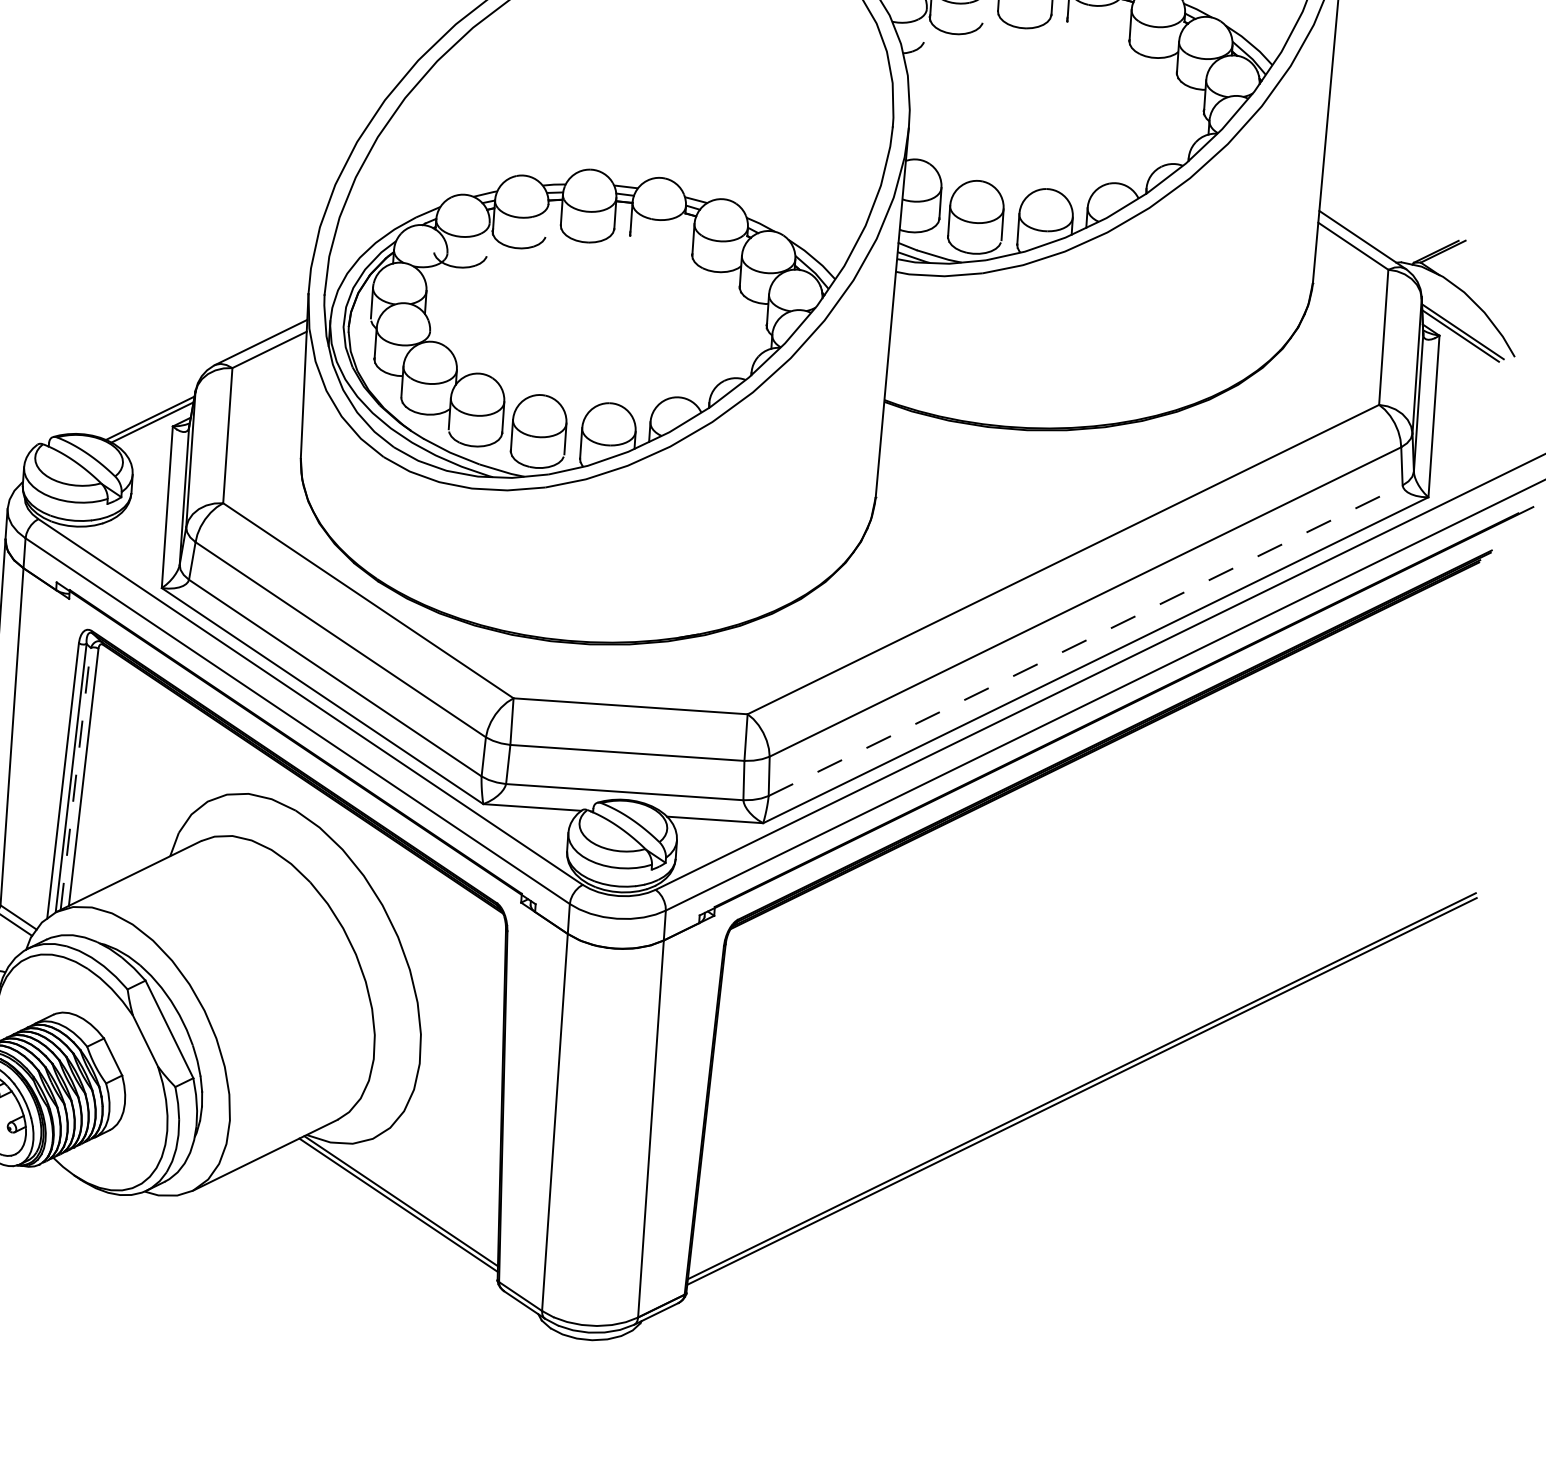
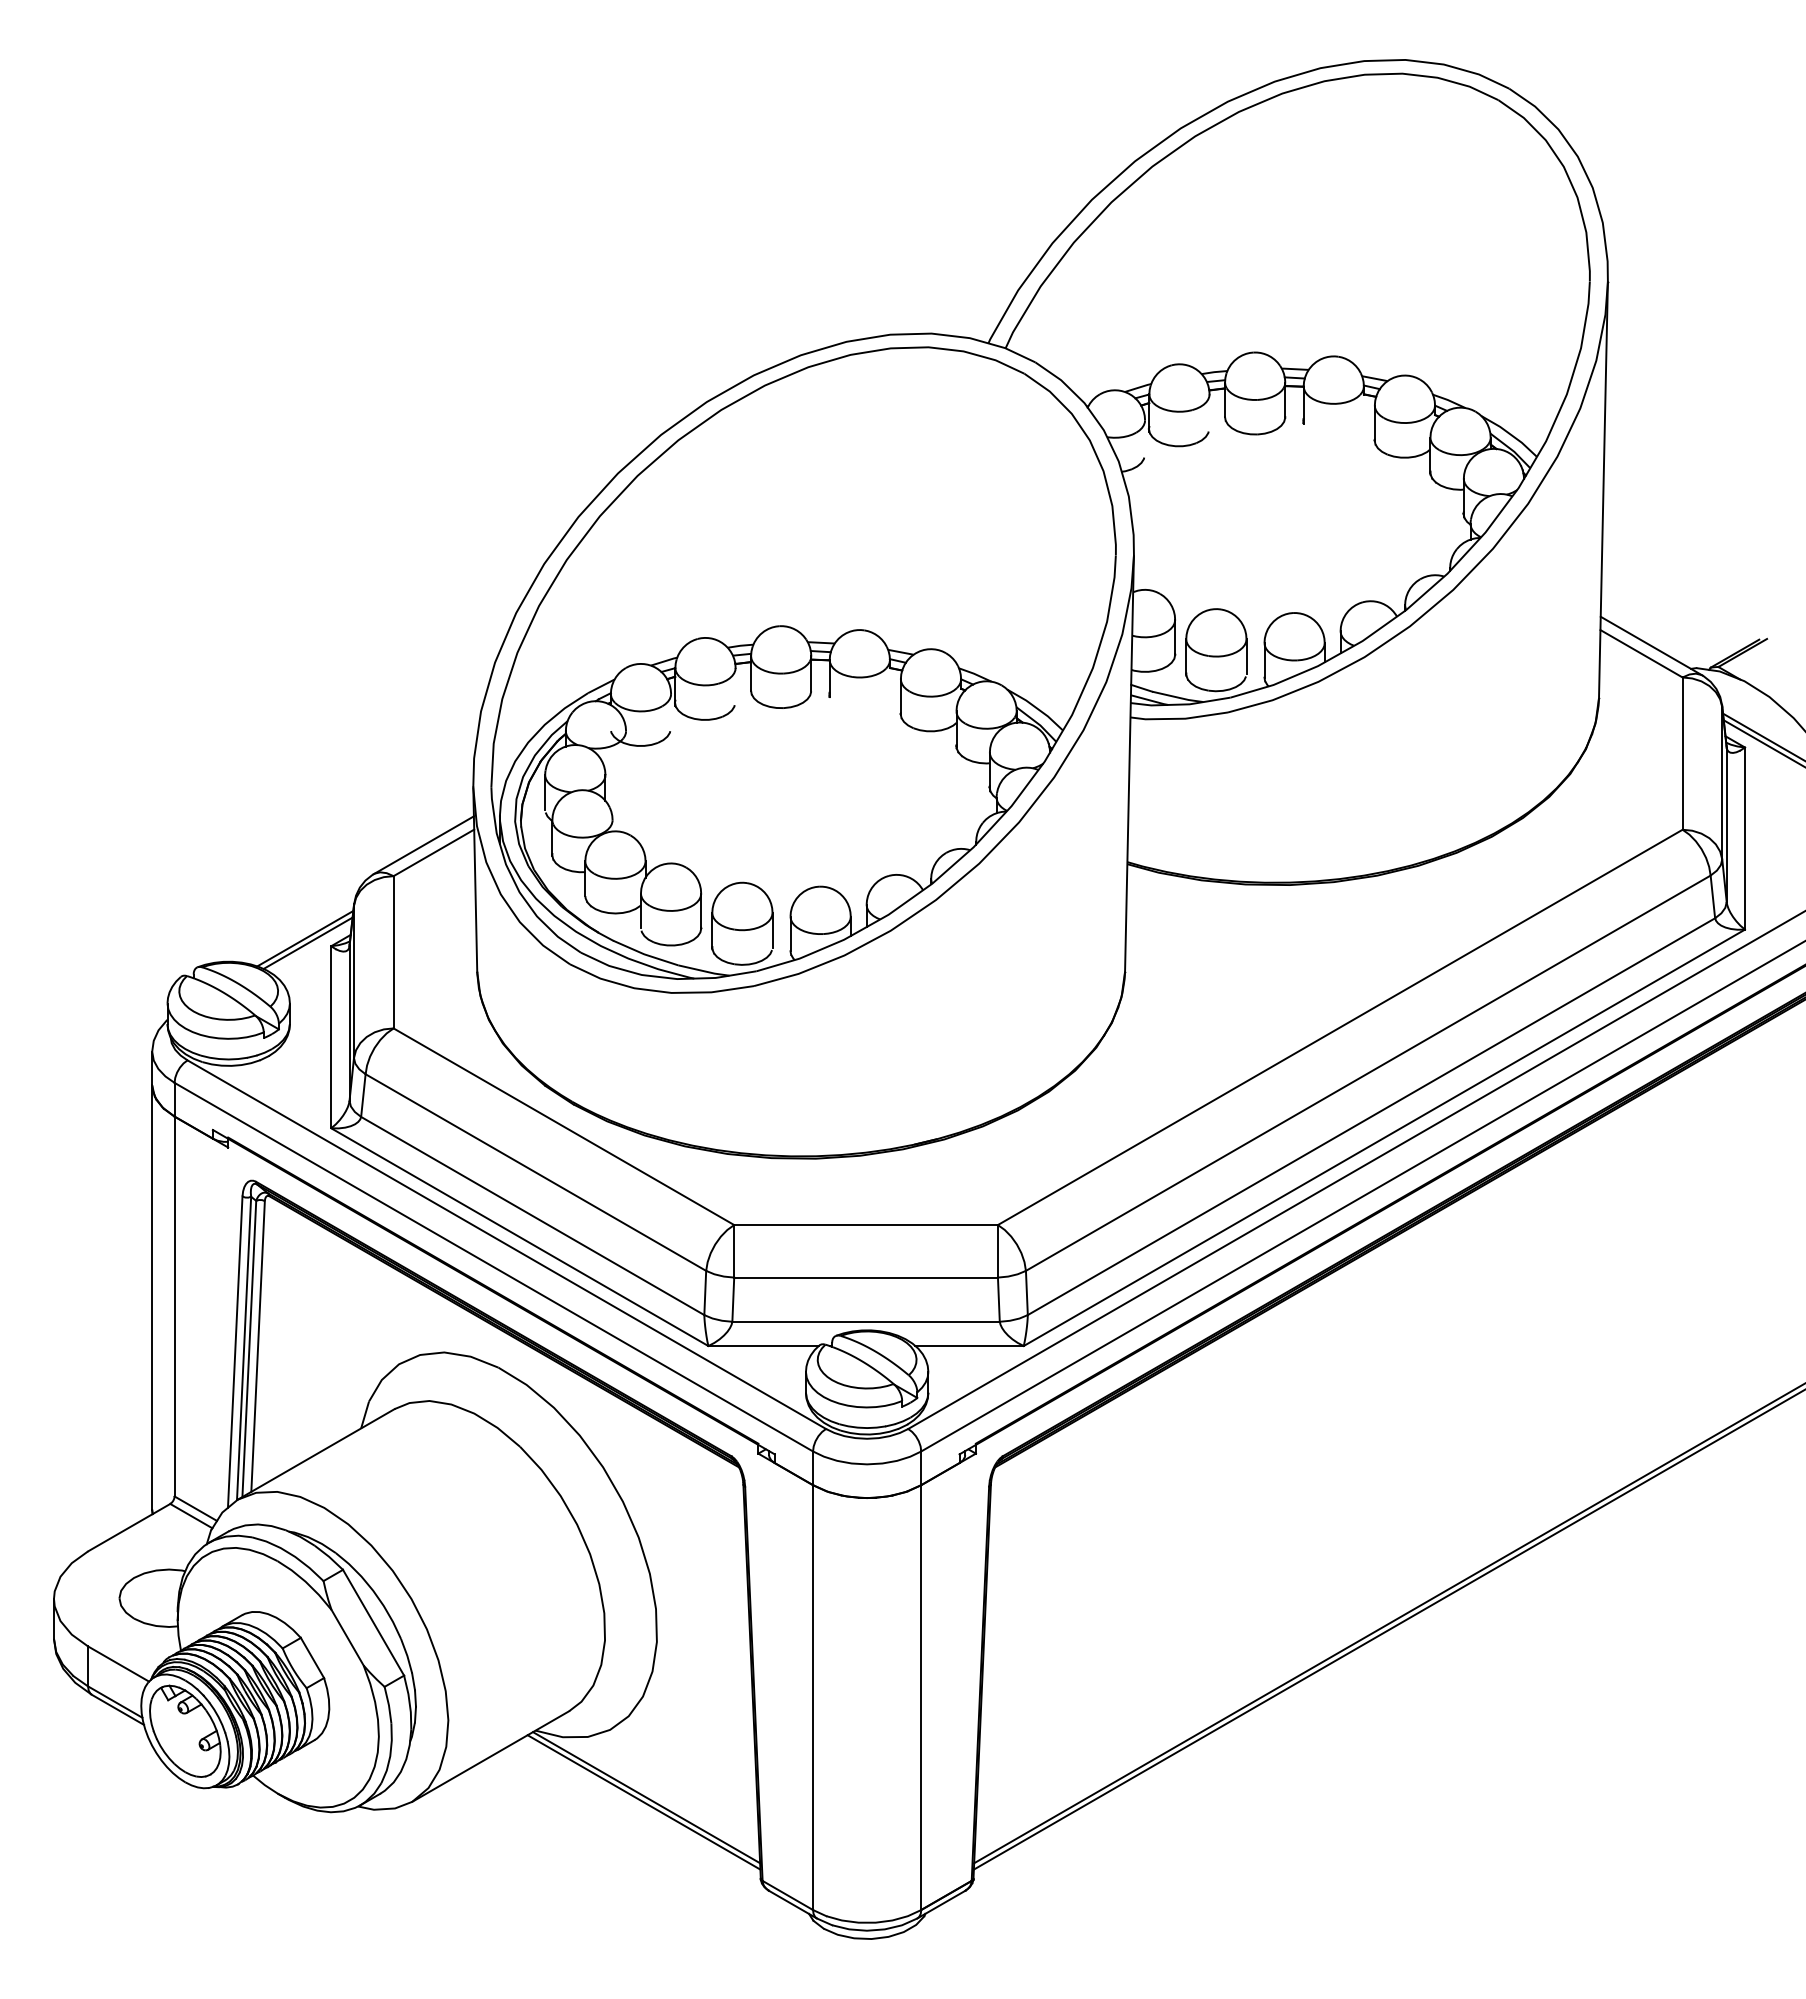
line: (1085, 640) -> (1371, 1116), dashed -> solid
line: (75, 778) -> (249, 1348), dashed -> solid

